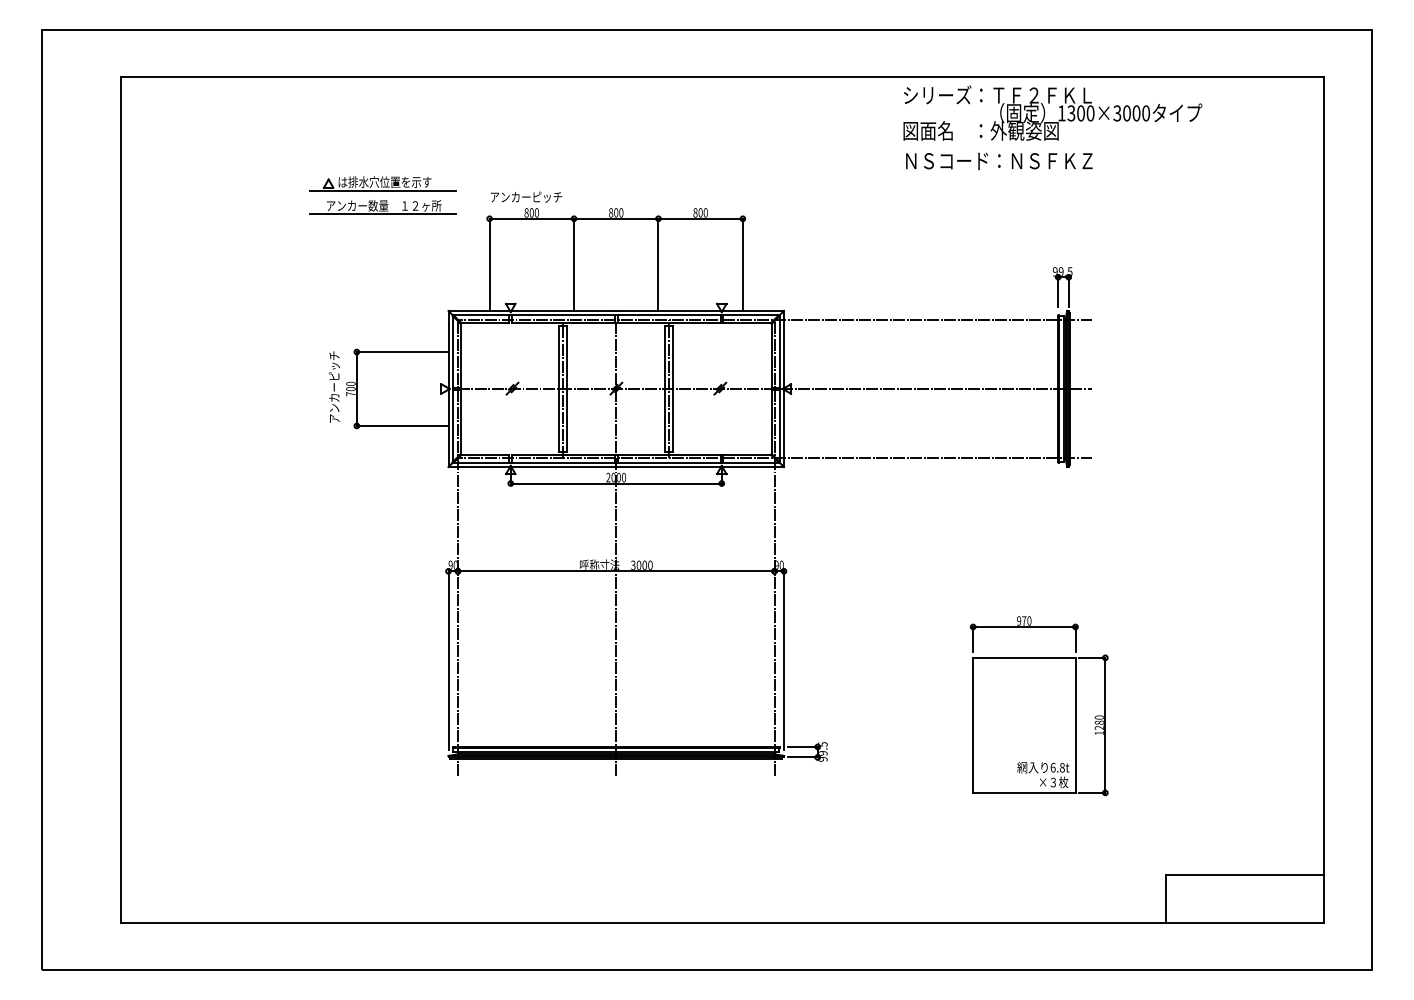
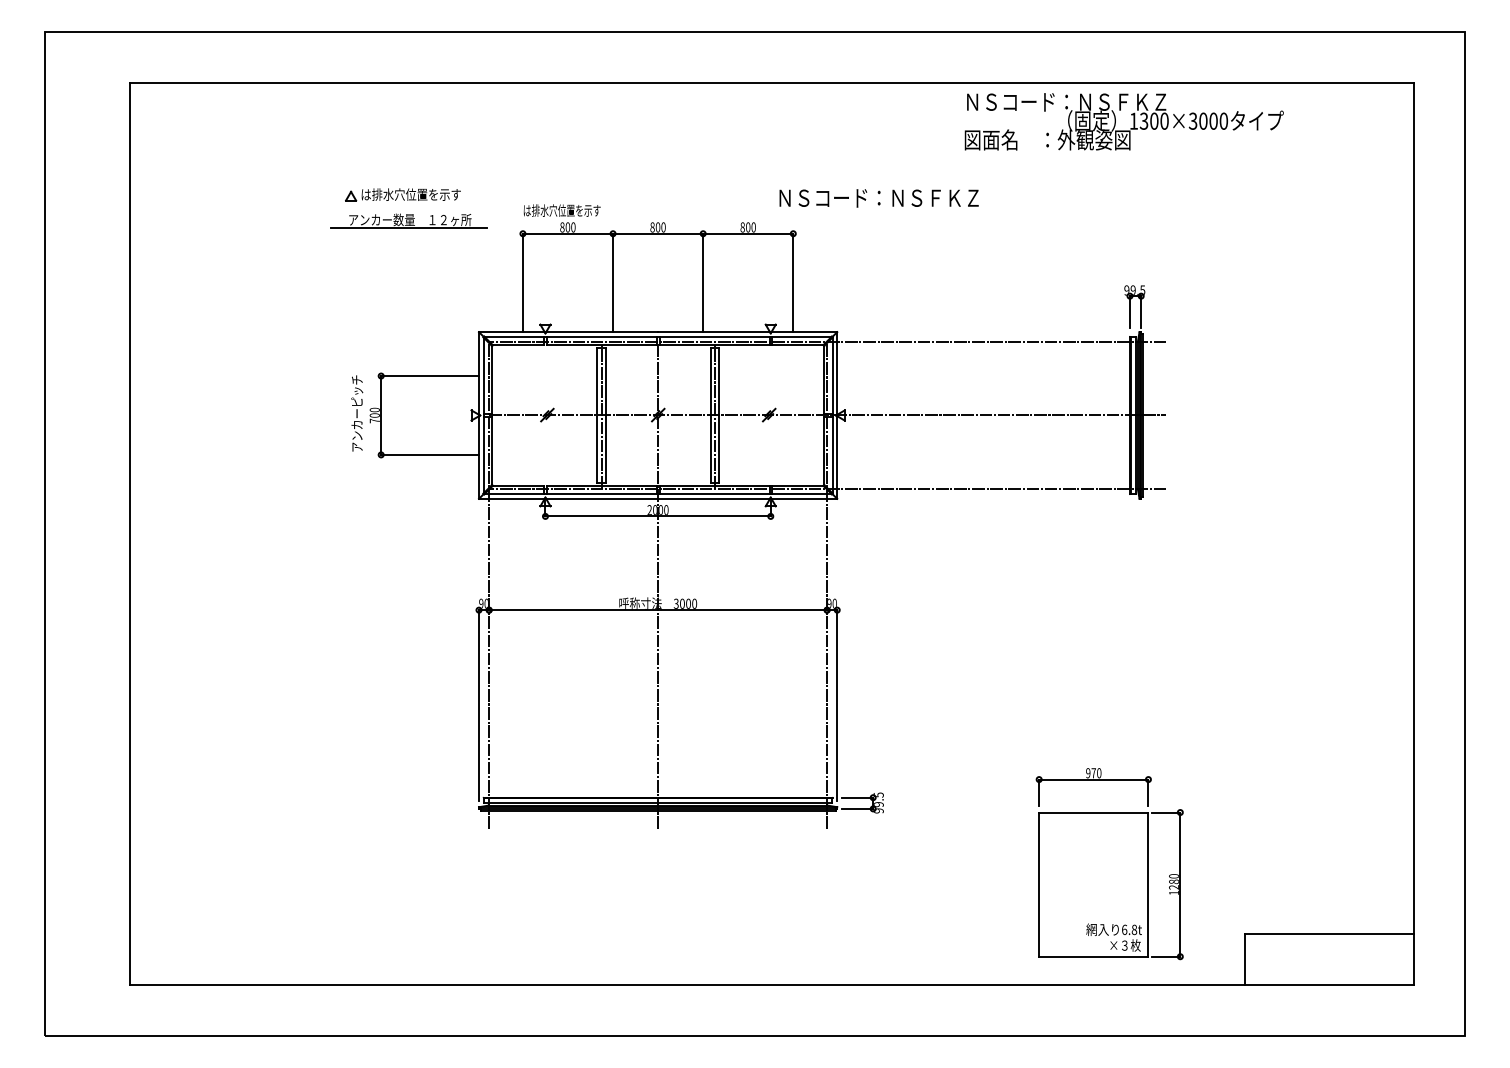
text: (997, 94) -> (1065, 101), シリーズ：ＴＦ２ＦＫＬ -> ＮＳコード：ＮＳＦＫＺ
text: (998, 161) -> (878, 198), moved
line: (382, 190) -> (408, 203), removed
text: (525, 197) -> (561, 210), アンカーピッチ -> は排水穴位置を示す
part: (1039, 706) -> (1109, 864), moved

